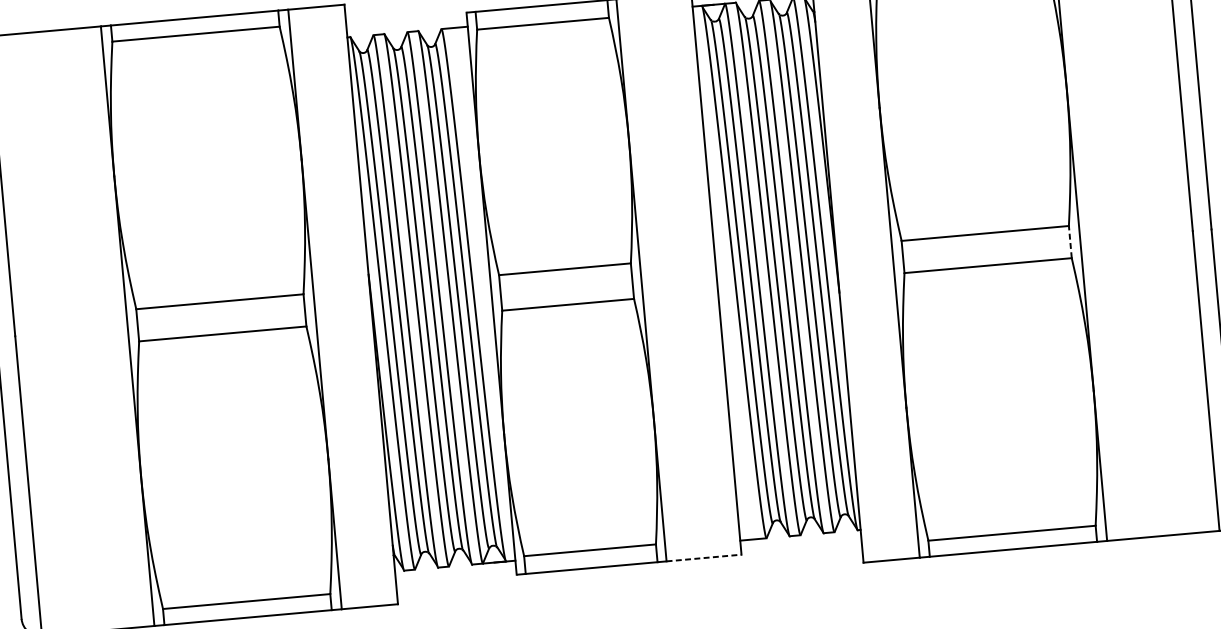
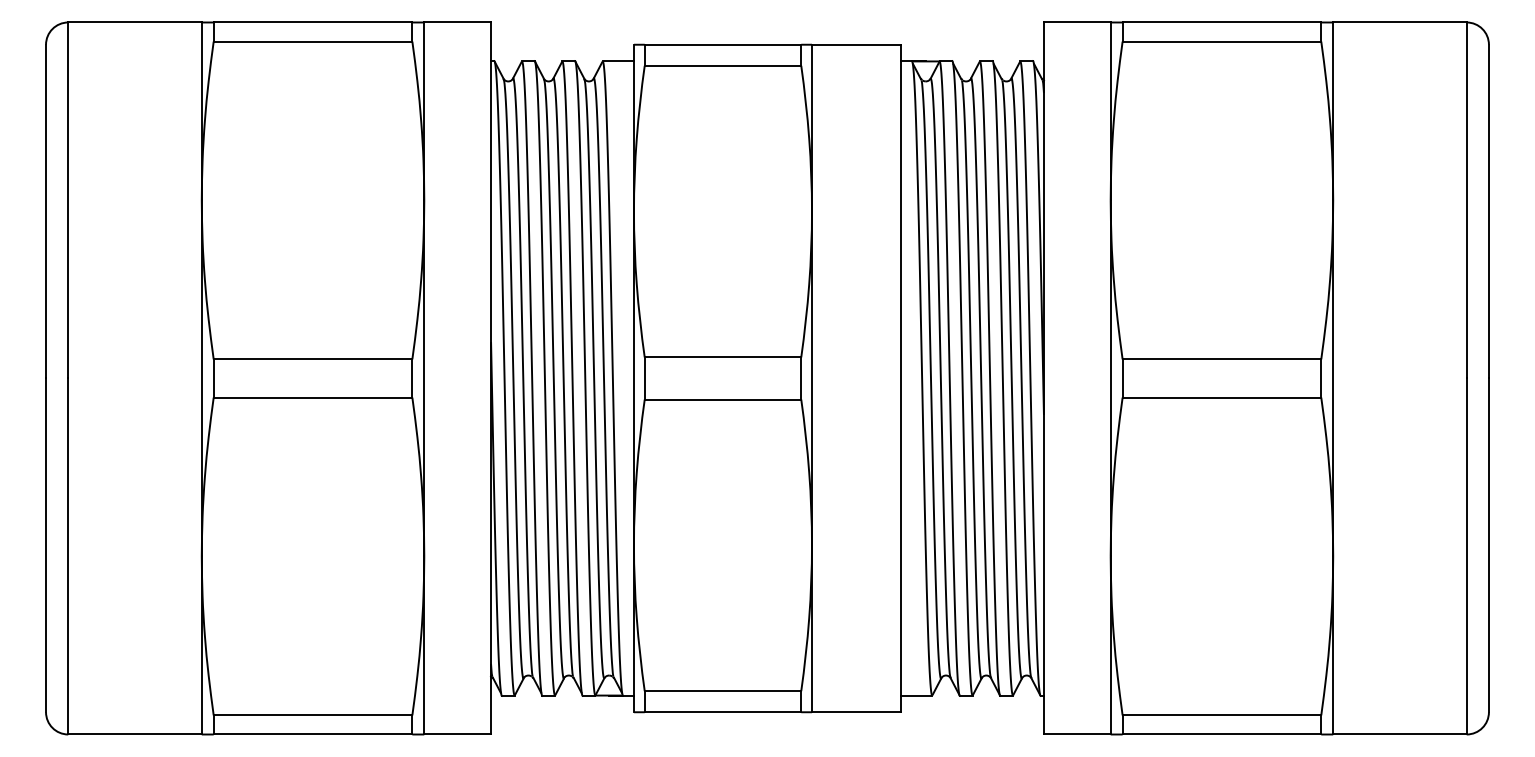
line: (1070, 242) -> (1321, 378), dashed -> solid
line: (704, 558) -> (856, 712), dashed -> solid

